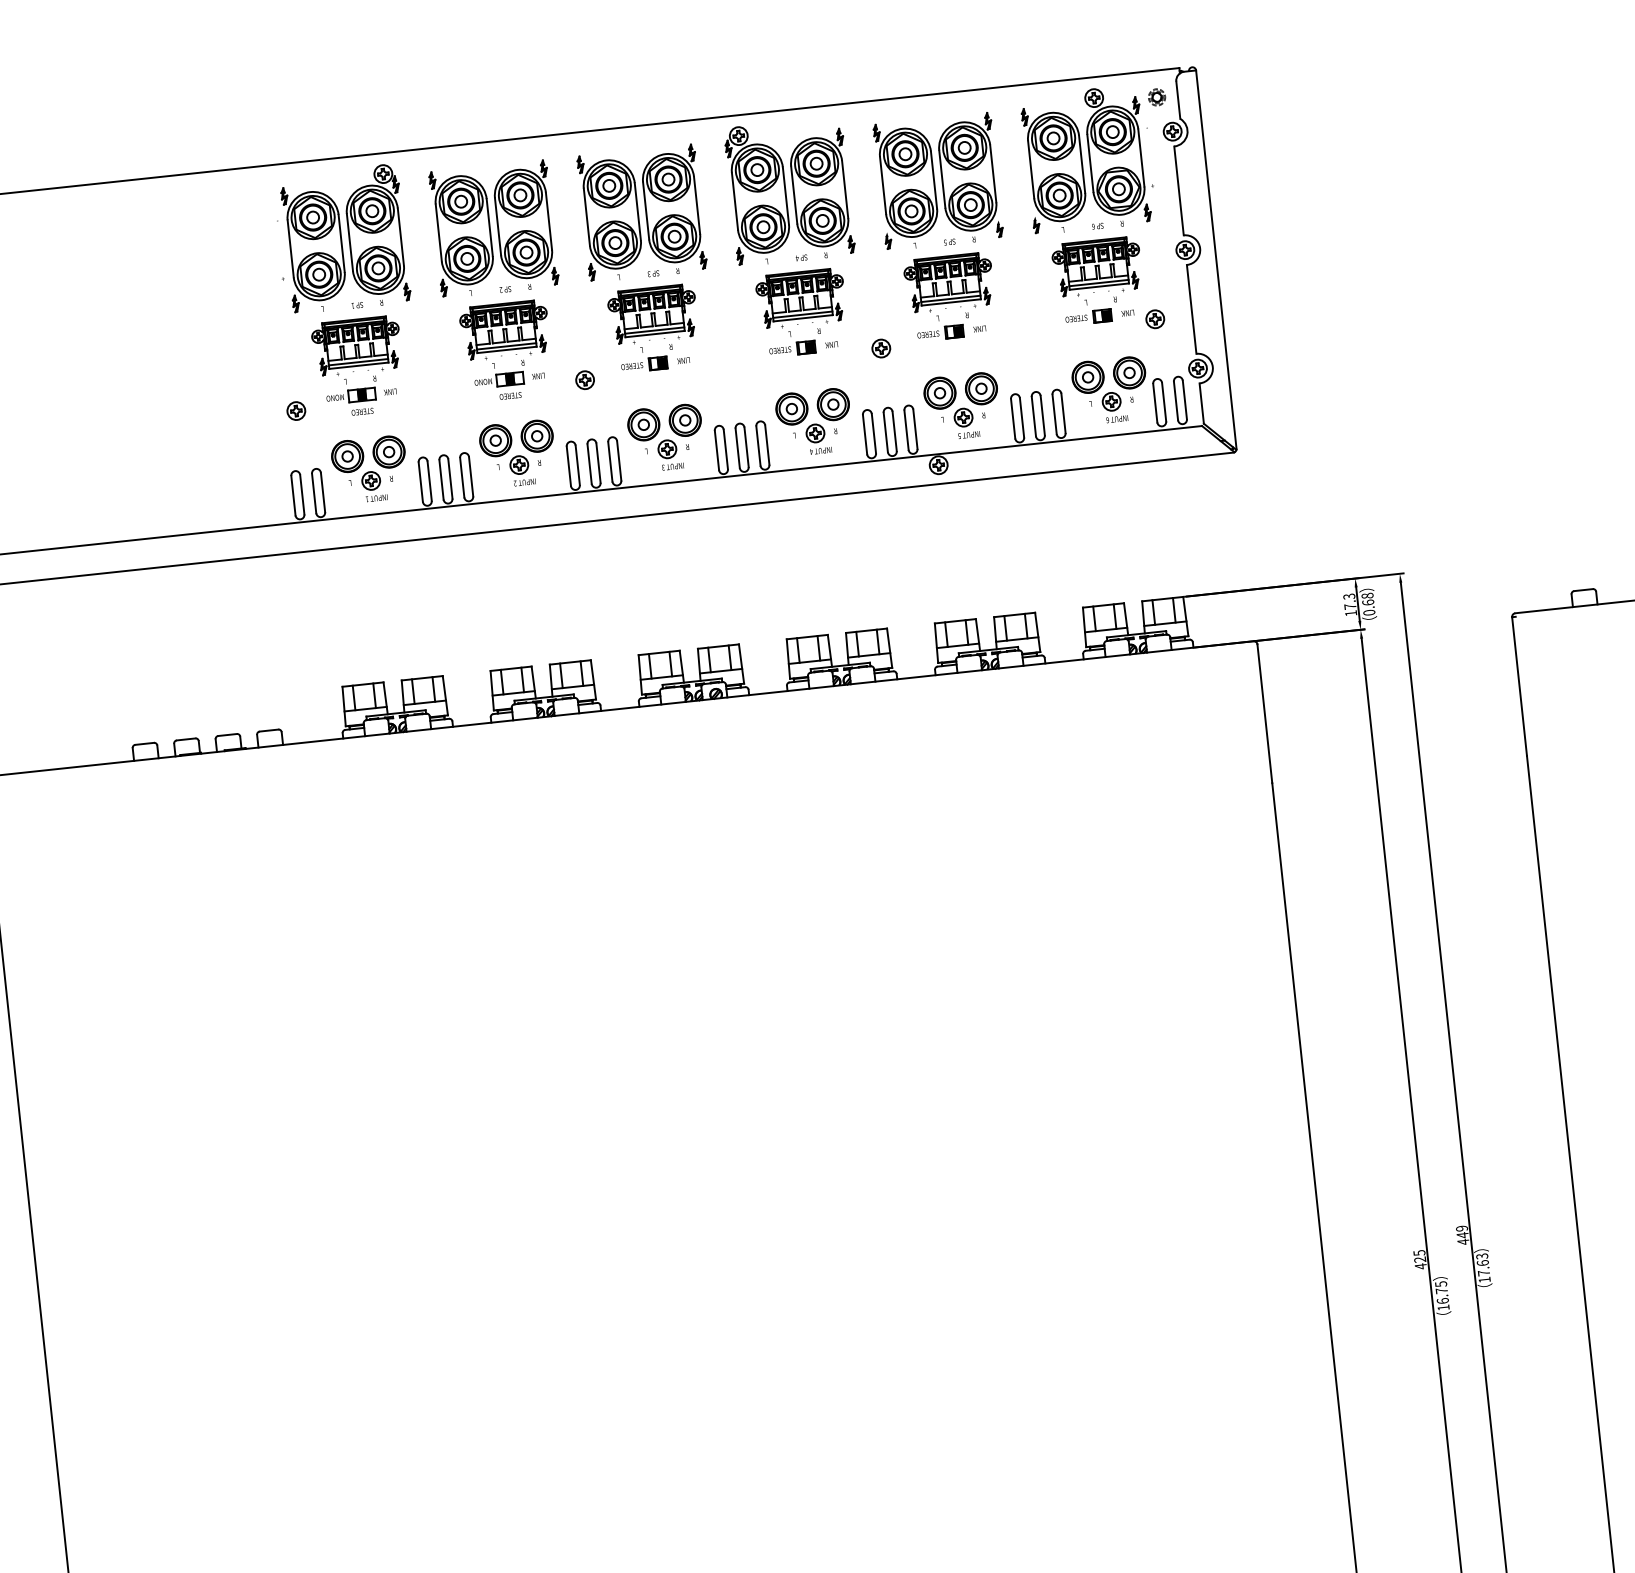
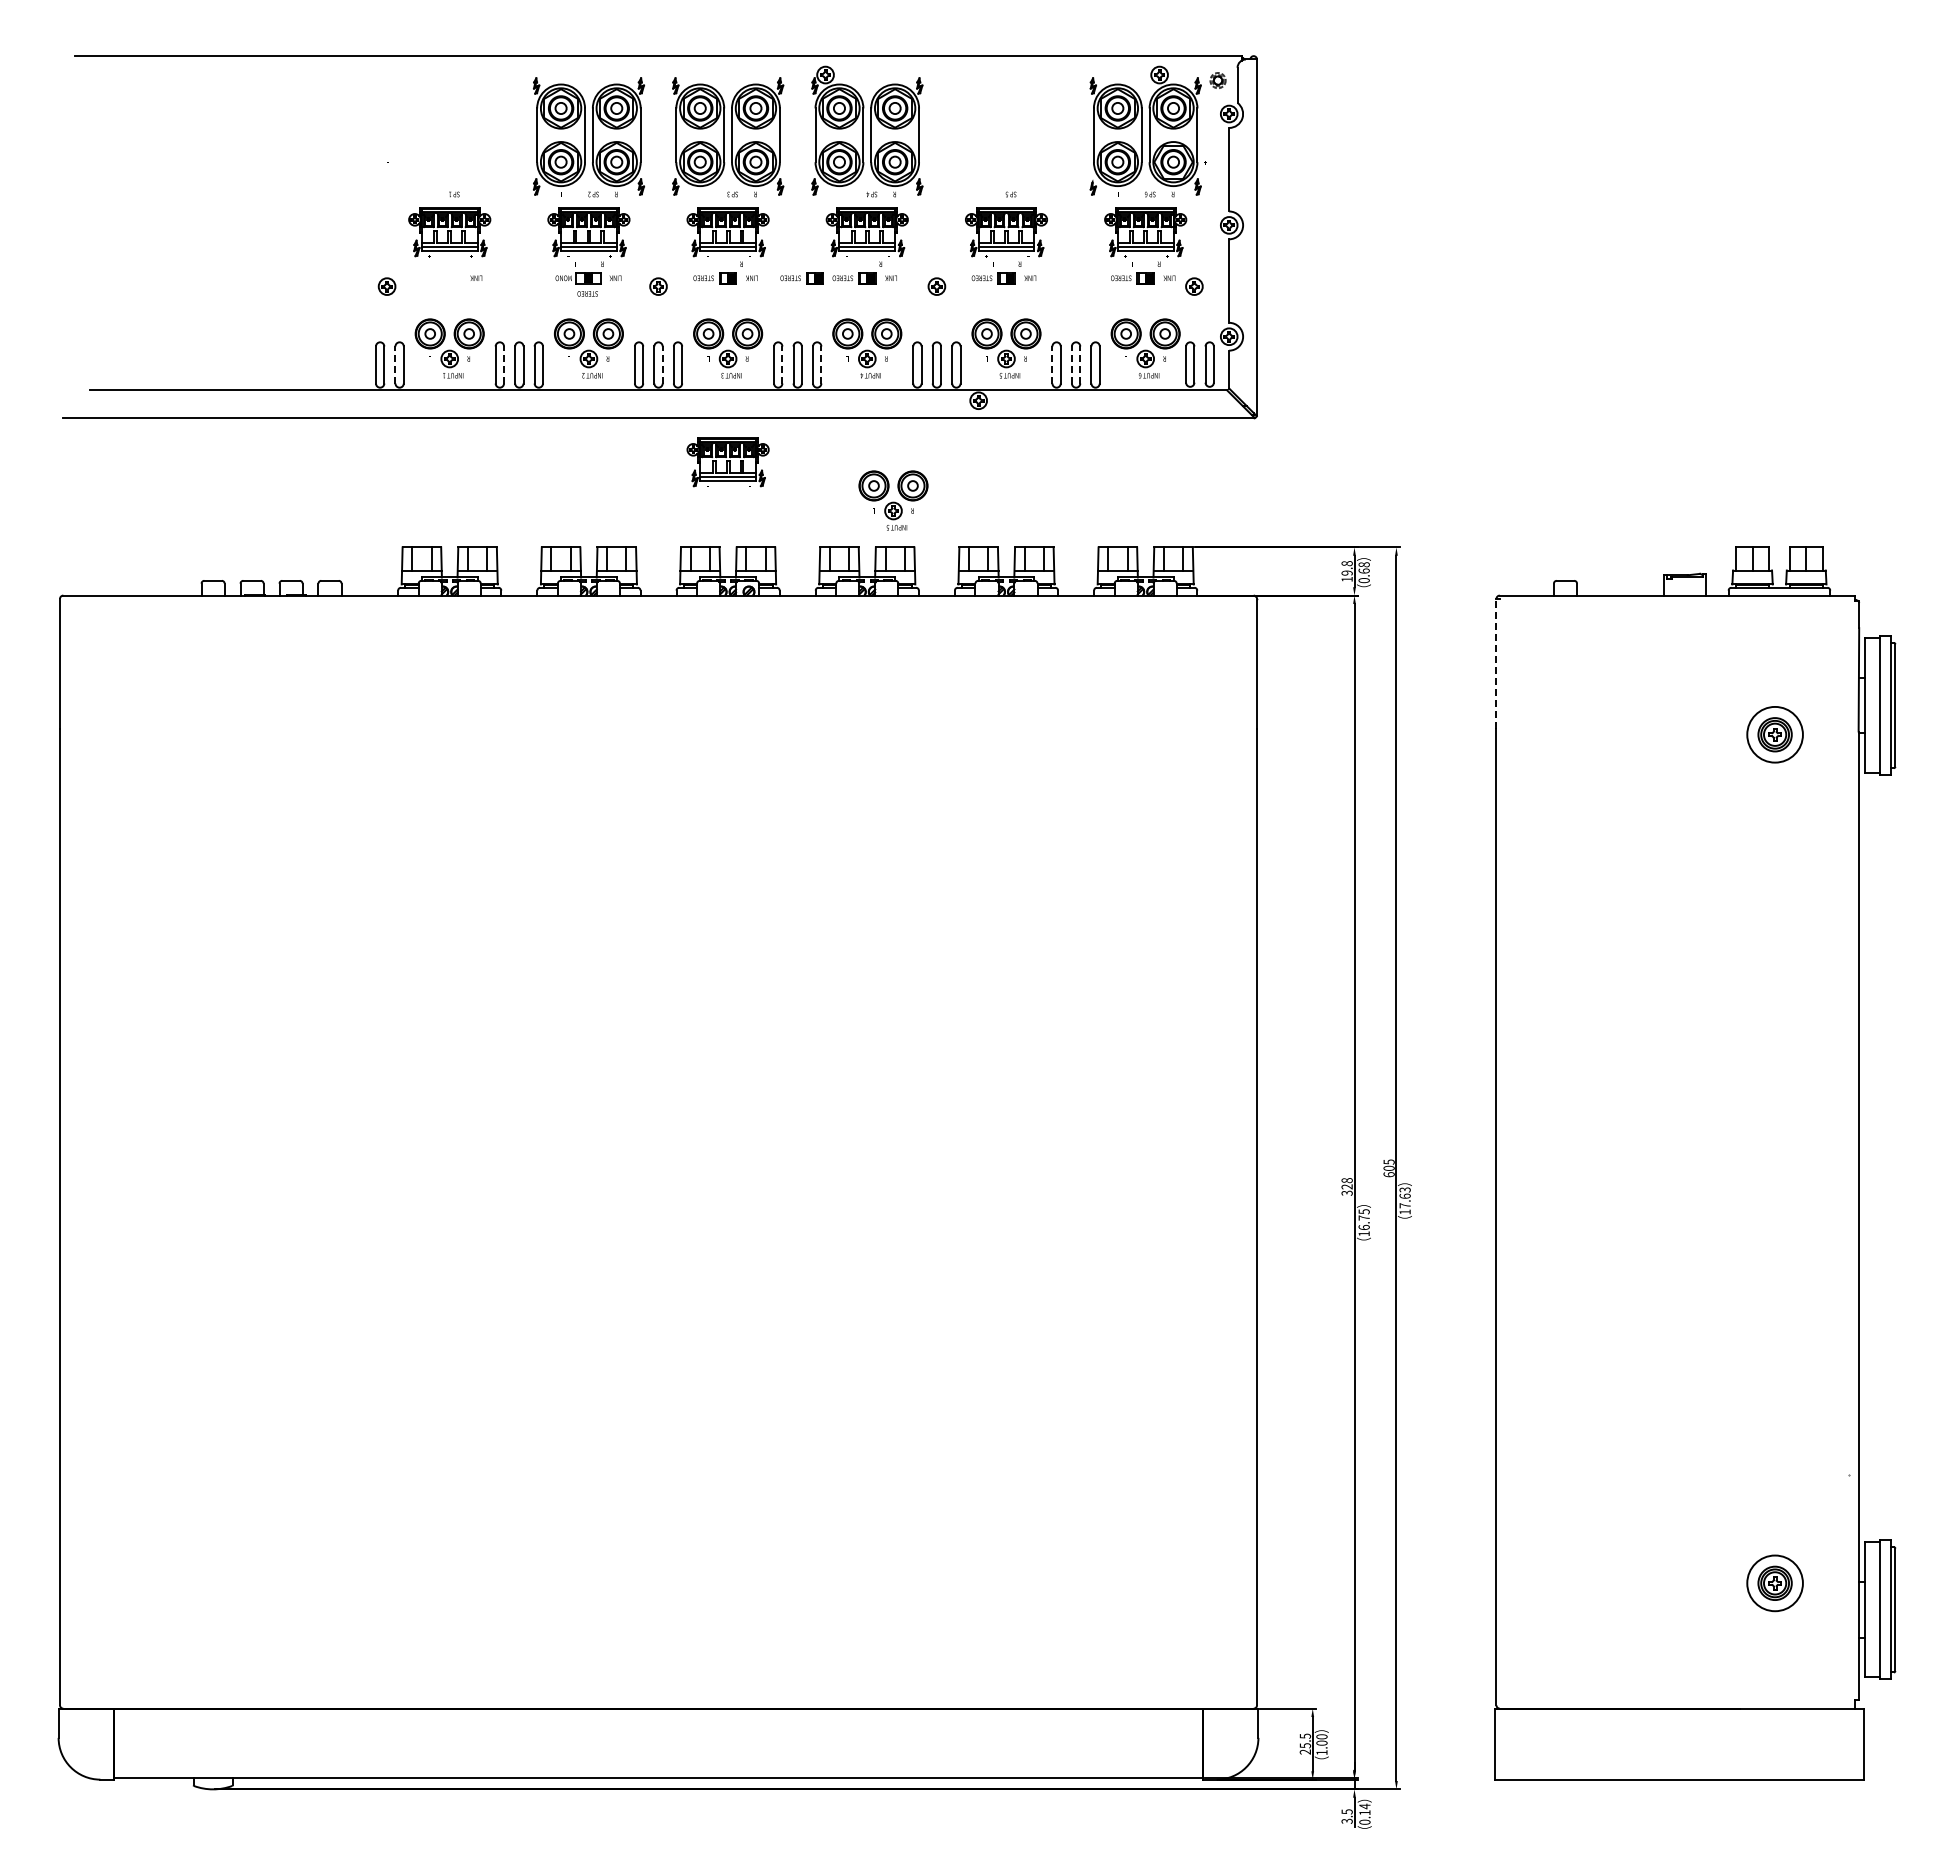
part: (938, 181) -> (1006, 137), removed
part: (345, 238) -> (449, 131), removed
part: (736, 355) -> (801, 278), added
part: (352, 396) -> (440, 278), removed
line: (1043, 416) -> (1080, 365), solid -> dashed
line: (1033, 417) -> (1071, 365), solid -> dashed
line: (1013, 419) -> (1052, 365), solid -> dashed
line: (767, 445) -> (821, 365), solid -> dashed
line: (726, 450) -> (782, 365), solid -> dashed
line: (598, 463) -> (662, 365), solid -> dashed
line: (430, 481) -> (504, 365), solid -> dashed
line: (314, 494) -> (395, 365), solid -> dashed
part: (678, 559) -> (727, 462), added
part: (859, 581) -> (893, 500), added
text: (1349, 601) -> (1346, 568), 17.3 -> 19.8
line: (1519, 685) -> (1496, 663), solid -> dashed
text: (1462, 1235) -> (1388, 1168), 449 -> 605
text: (1419, 1260) -> (1346, 1187), 425 -> 328

